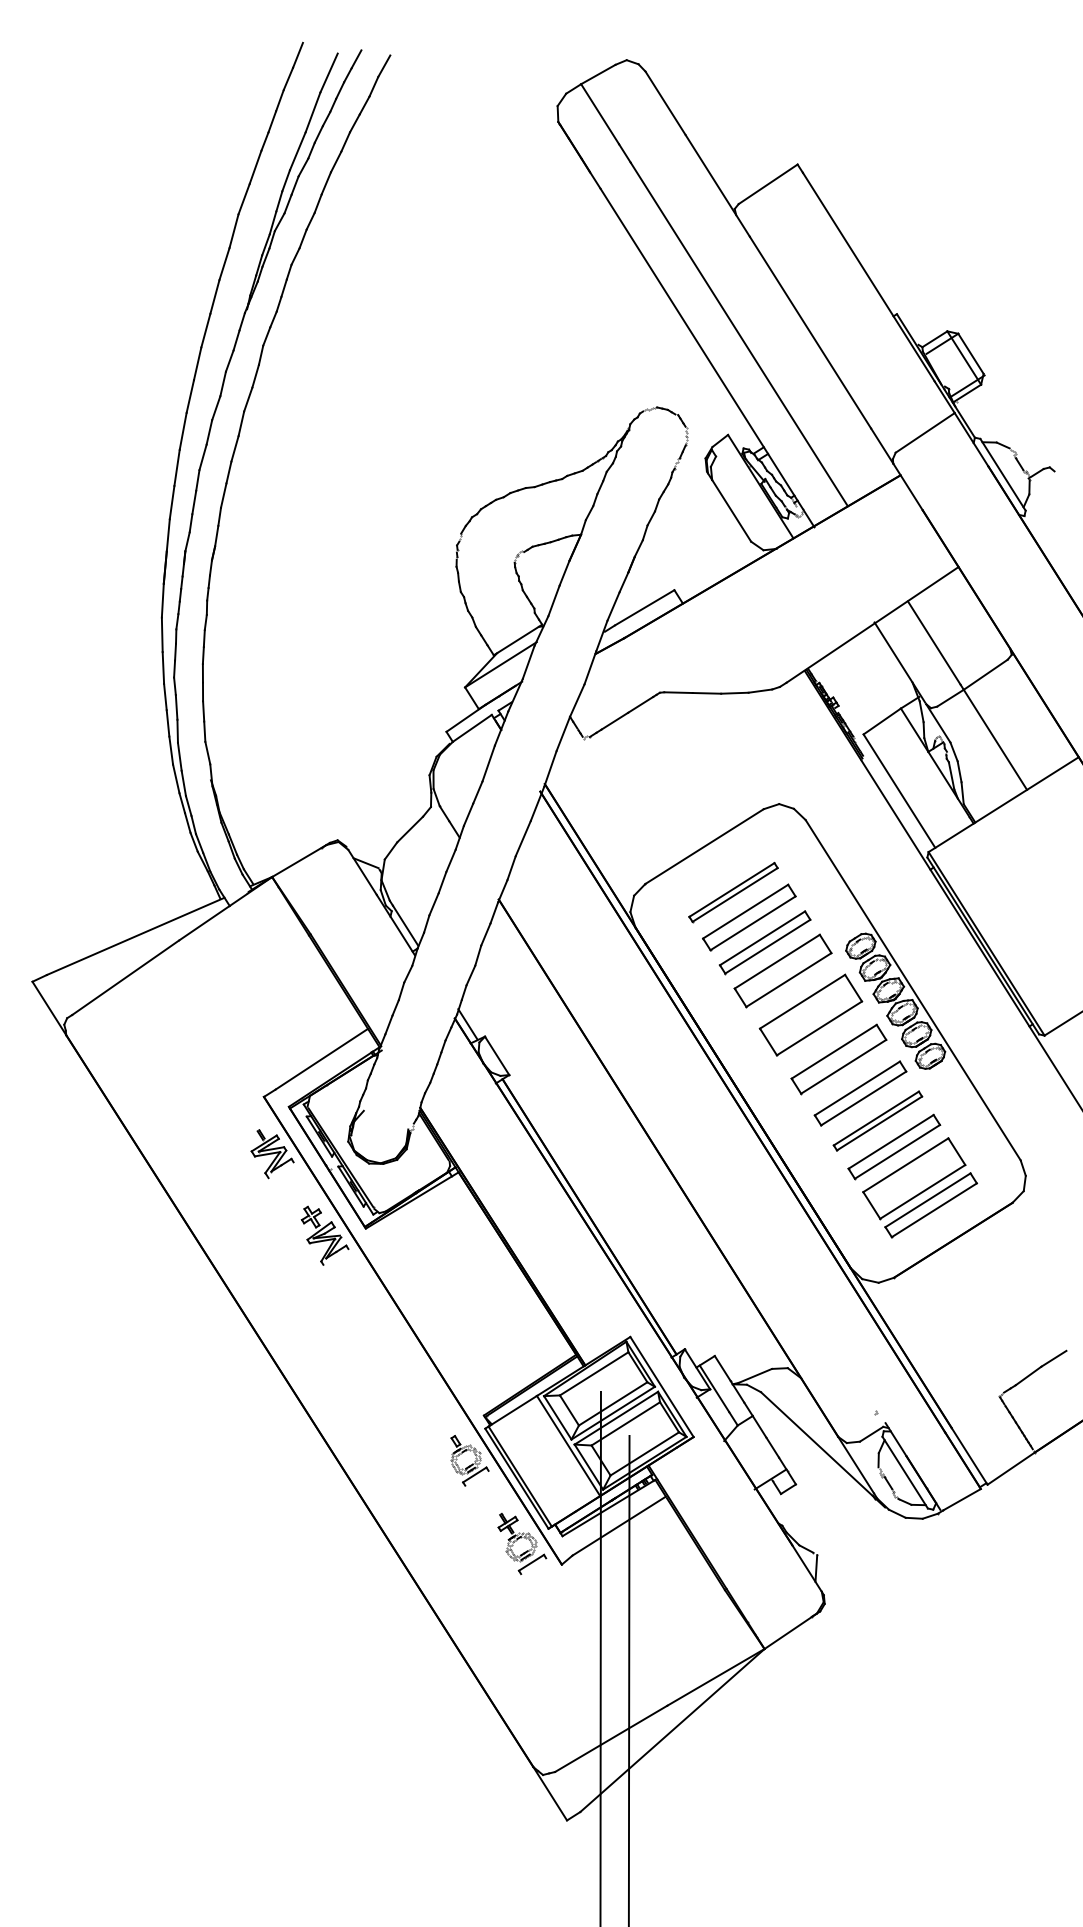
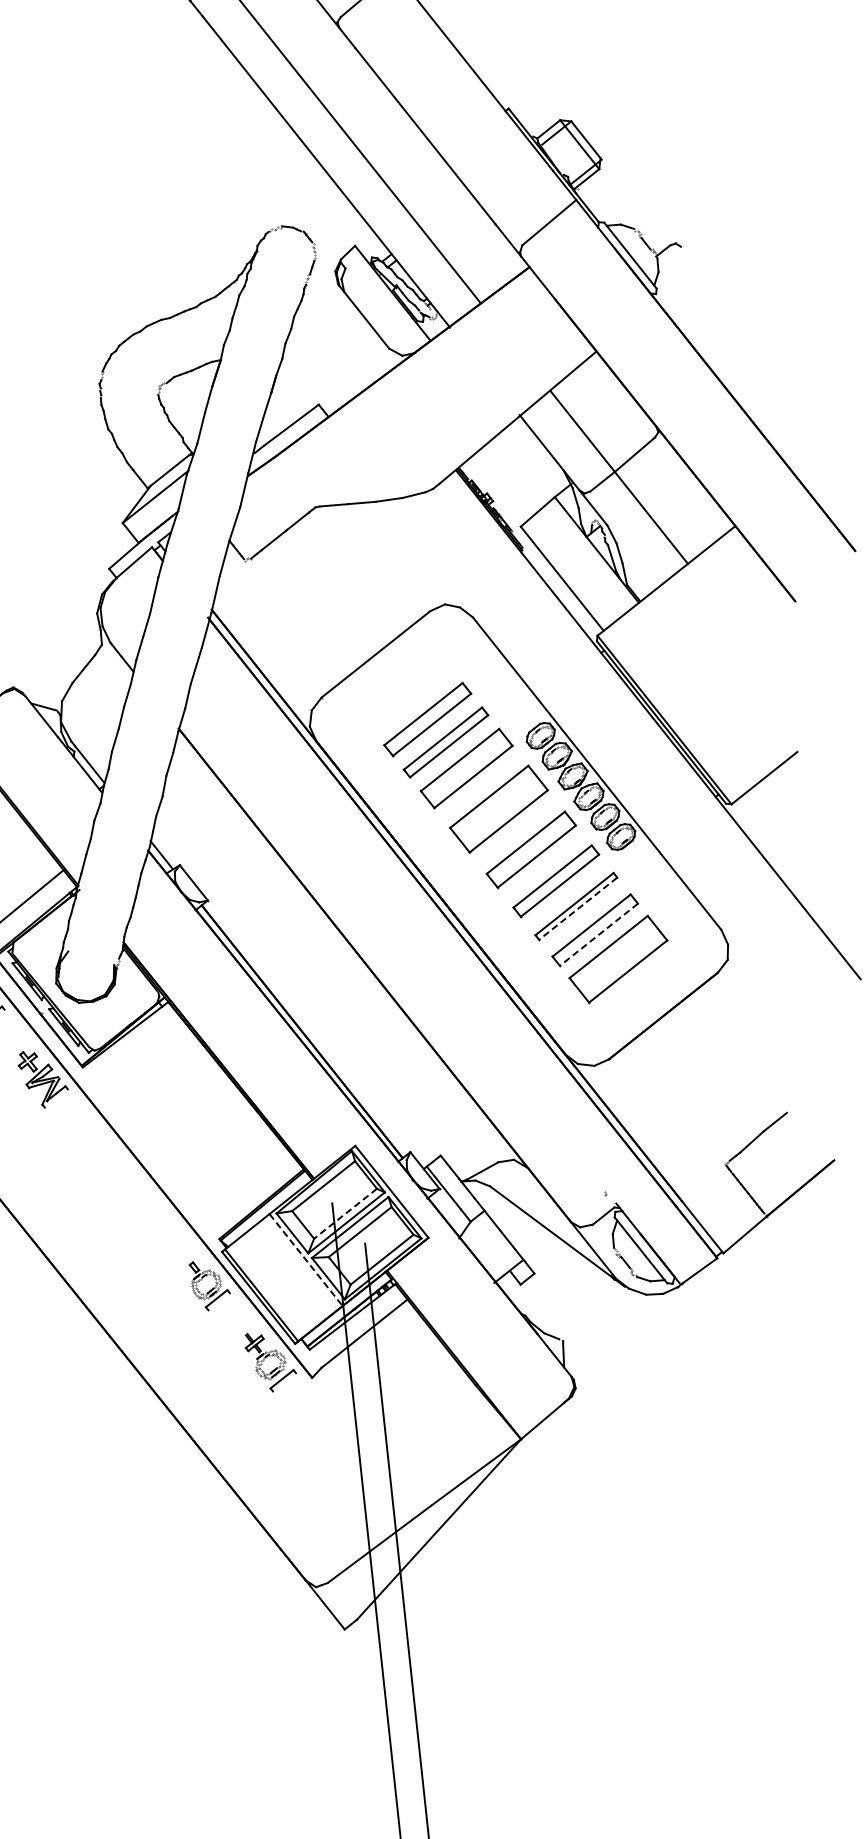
part: (733, 892) -> (409, 696), removed
line: (879, 1123) -> (578, 908), solid -> dashed
line: (897, 1152) -> (599, 935), solid -> dashed
part: (930, 1205) -> (637, 984), removed
line: (612, 1404) -> (344, 1214), solid -> dashed
line: (568, 1446) -> (306, 1260), solid -> dashed

